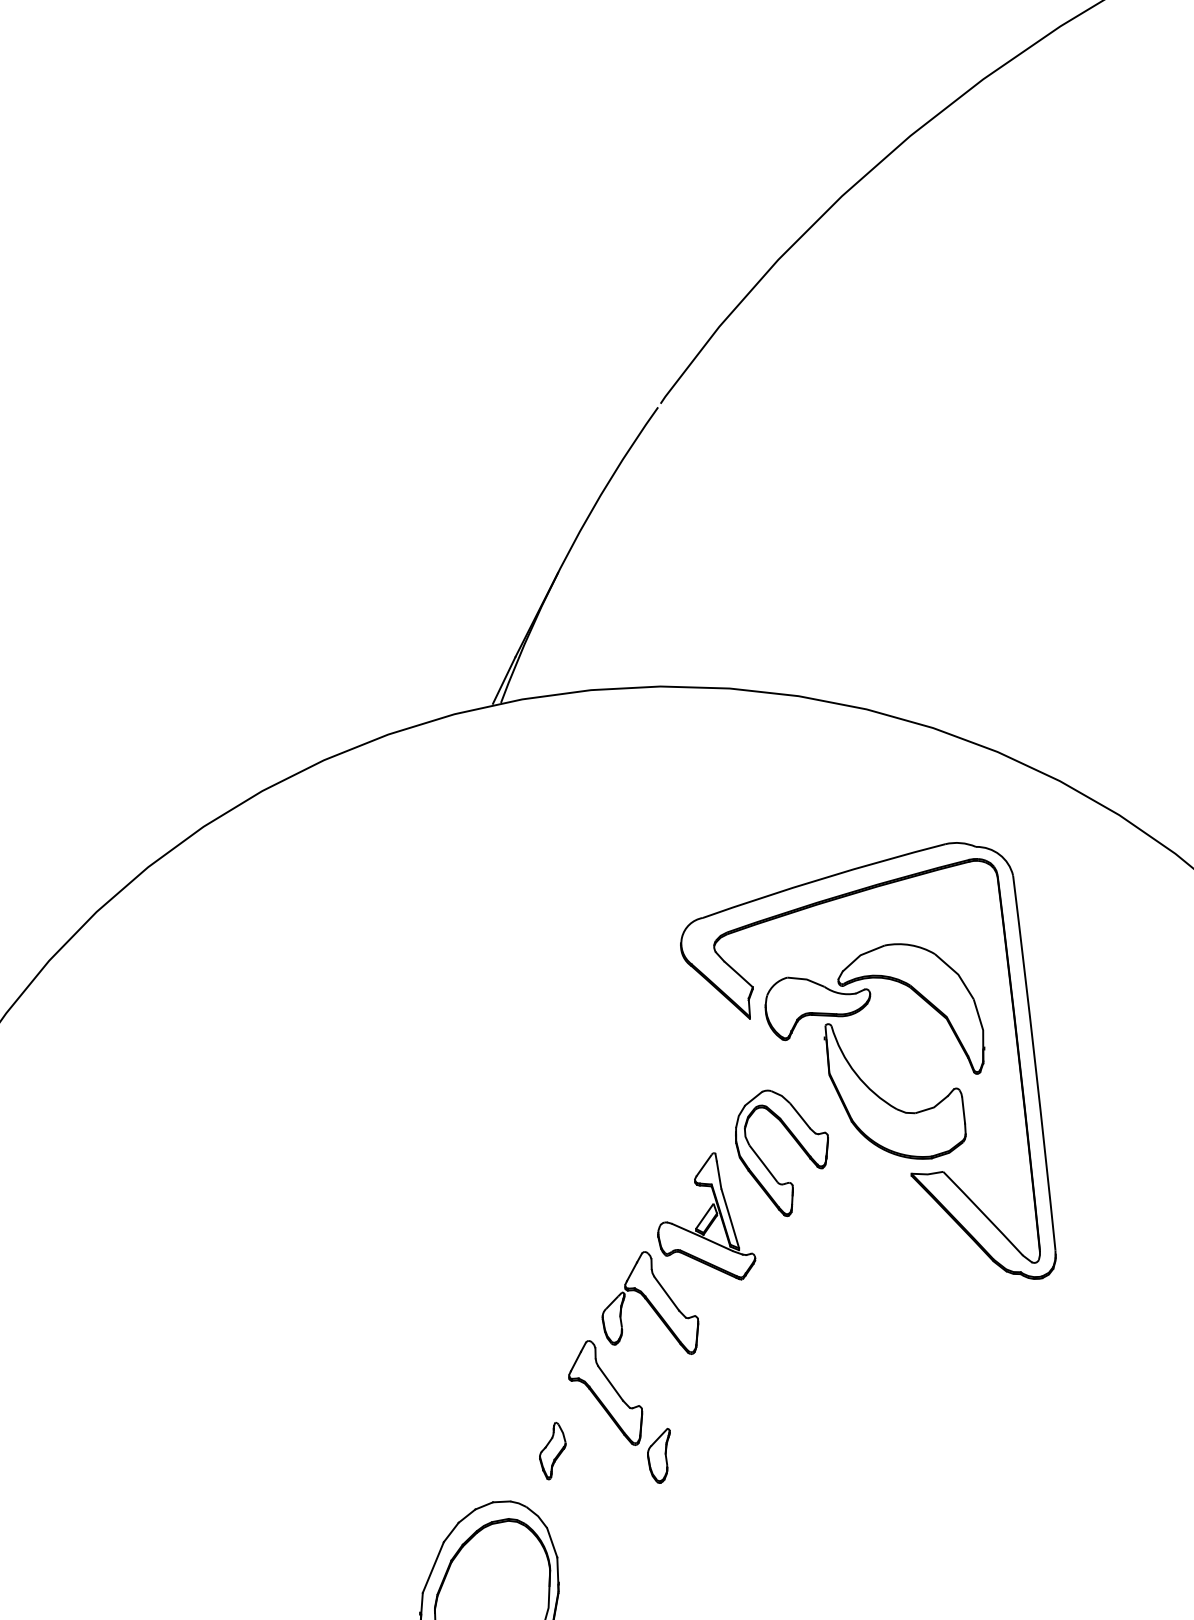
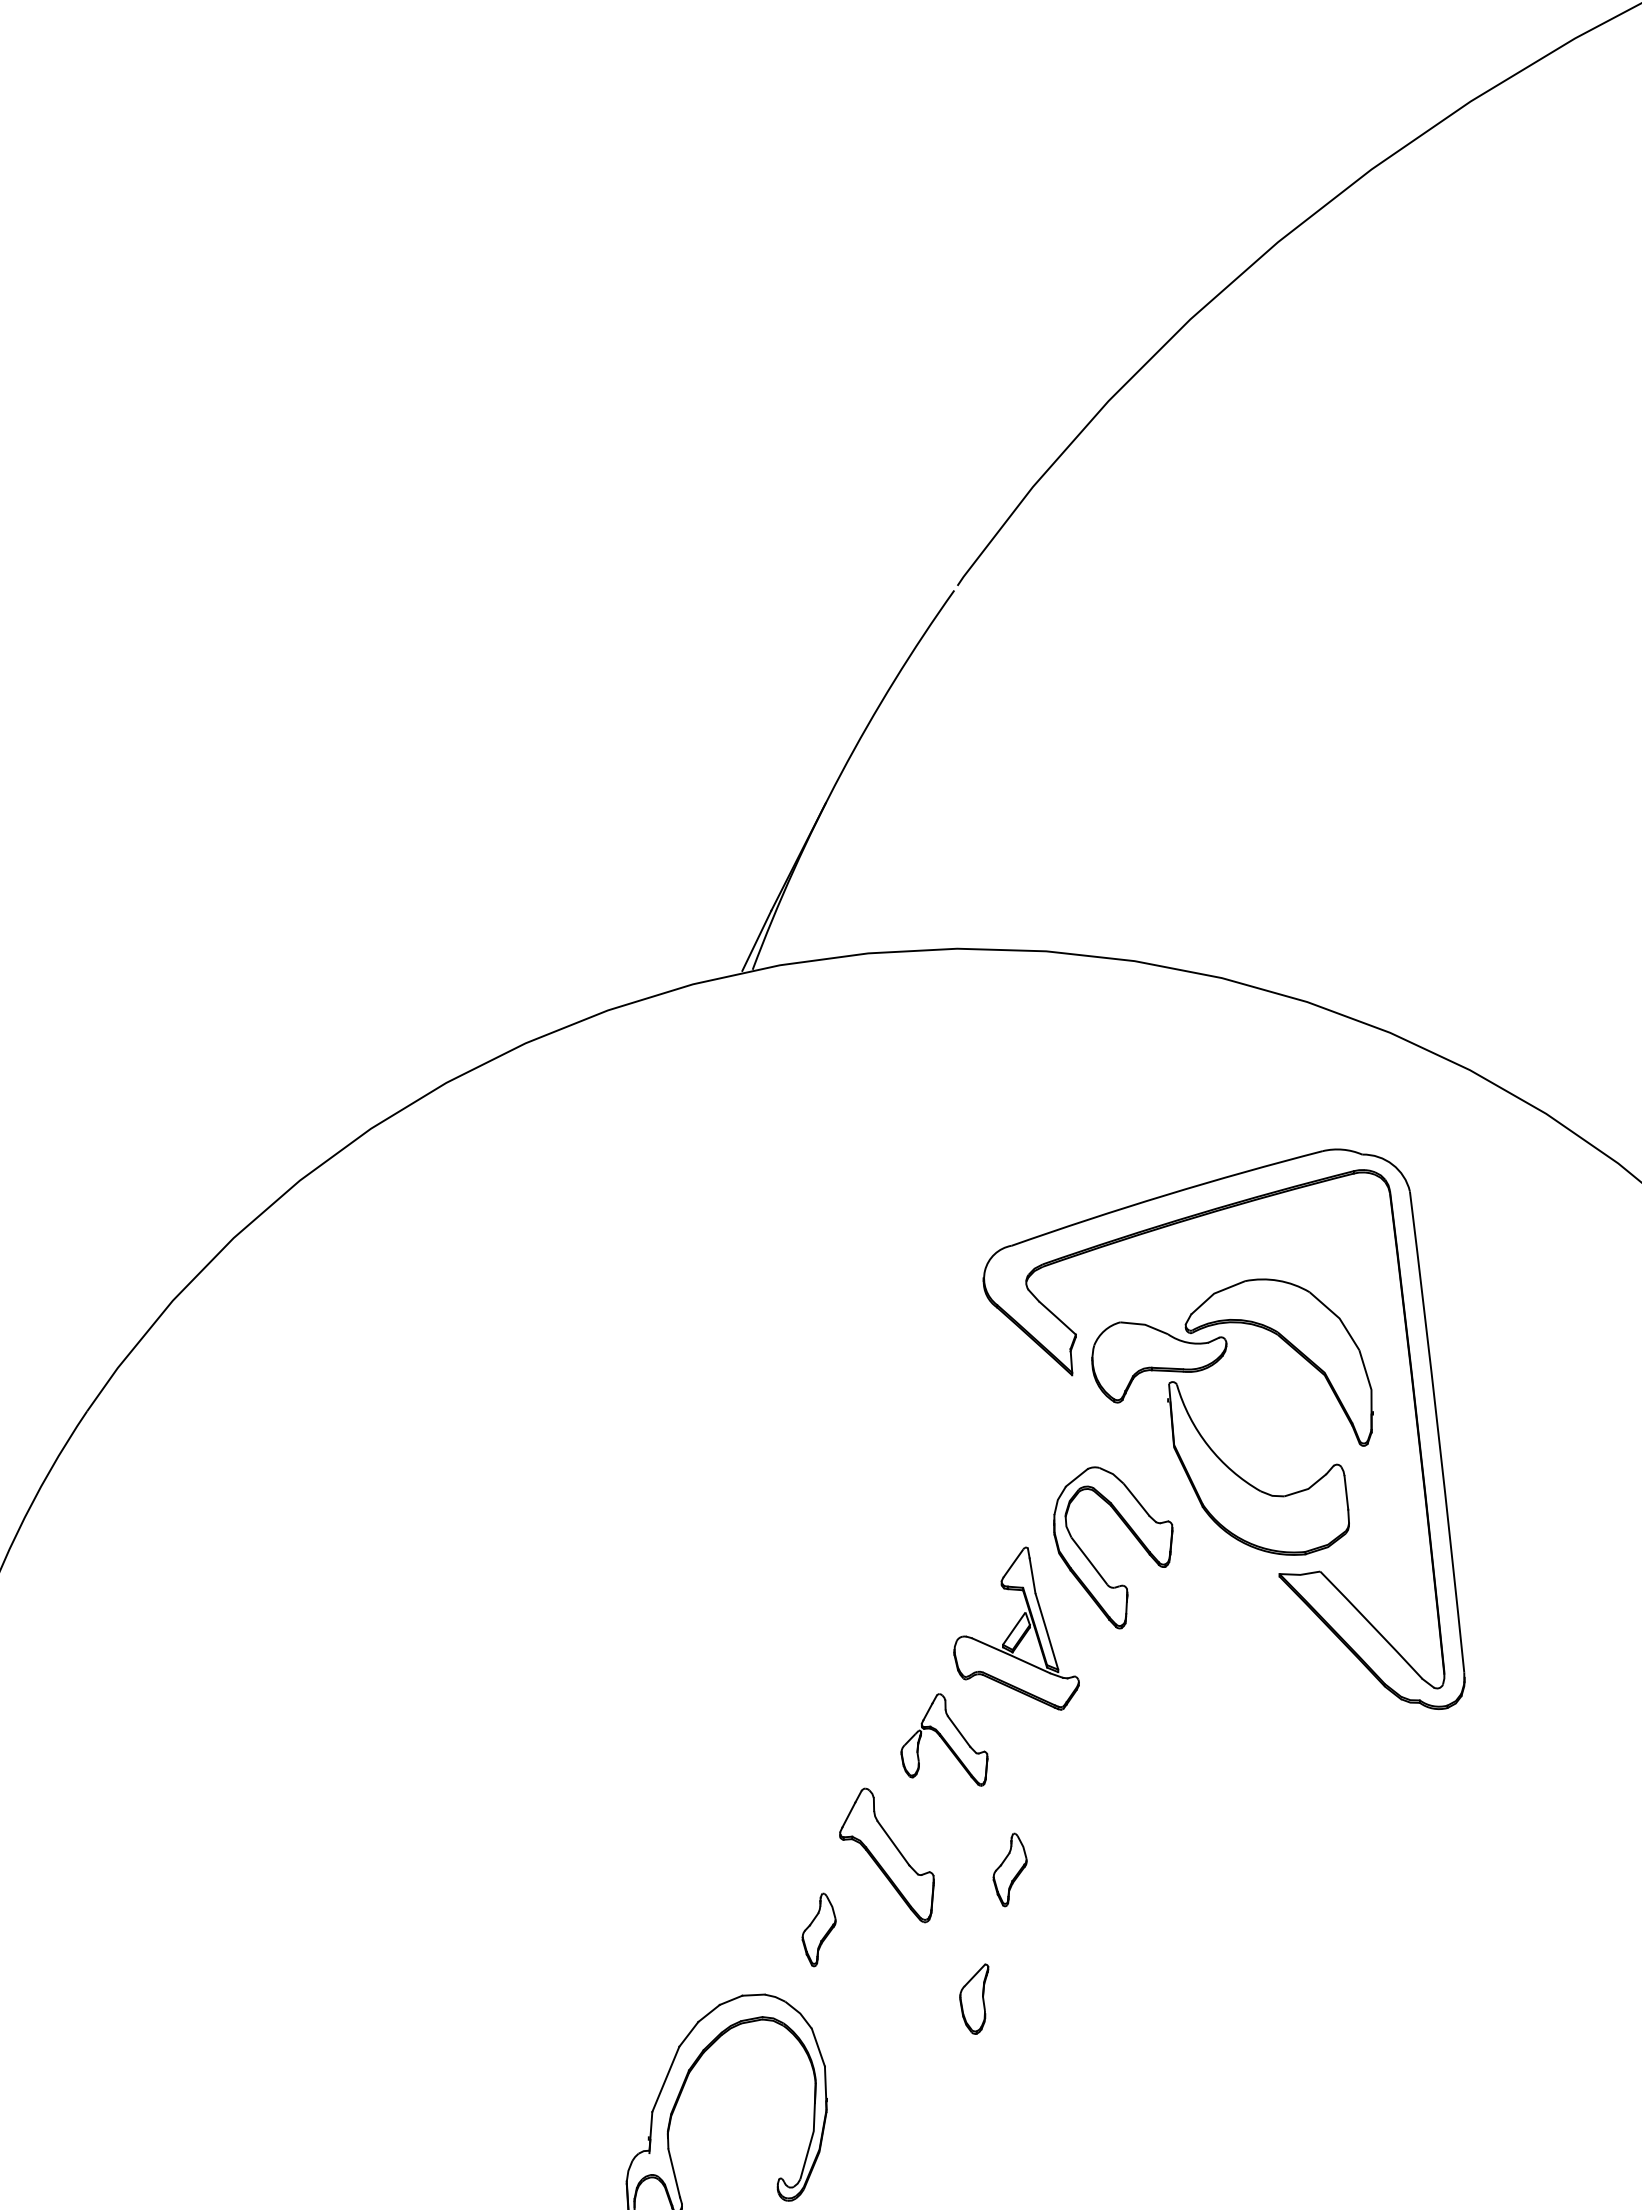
part: (650, 1302) -> (944, 1739), size x0.7
part: (701, 1403) -> (1009, 1869), added
part: (659, 1455) -> (974, 1998), moved

